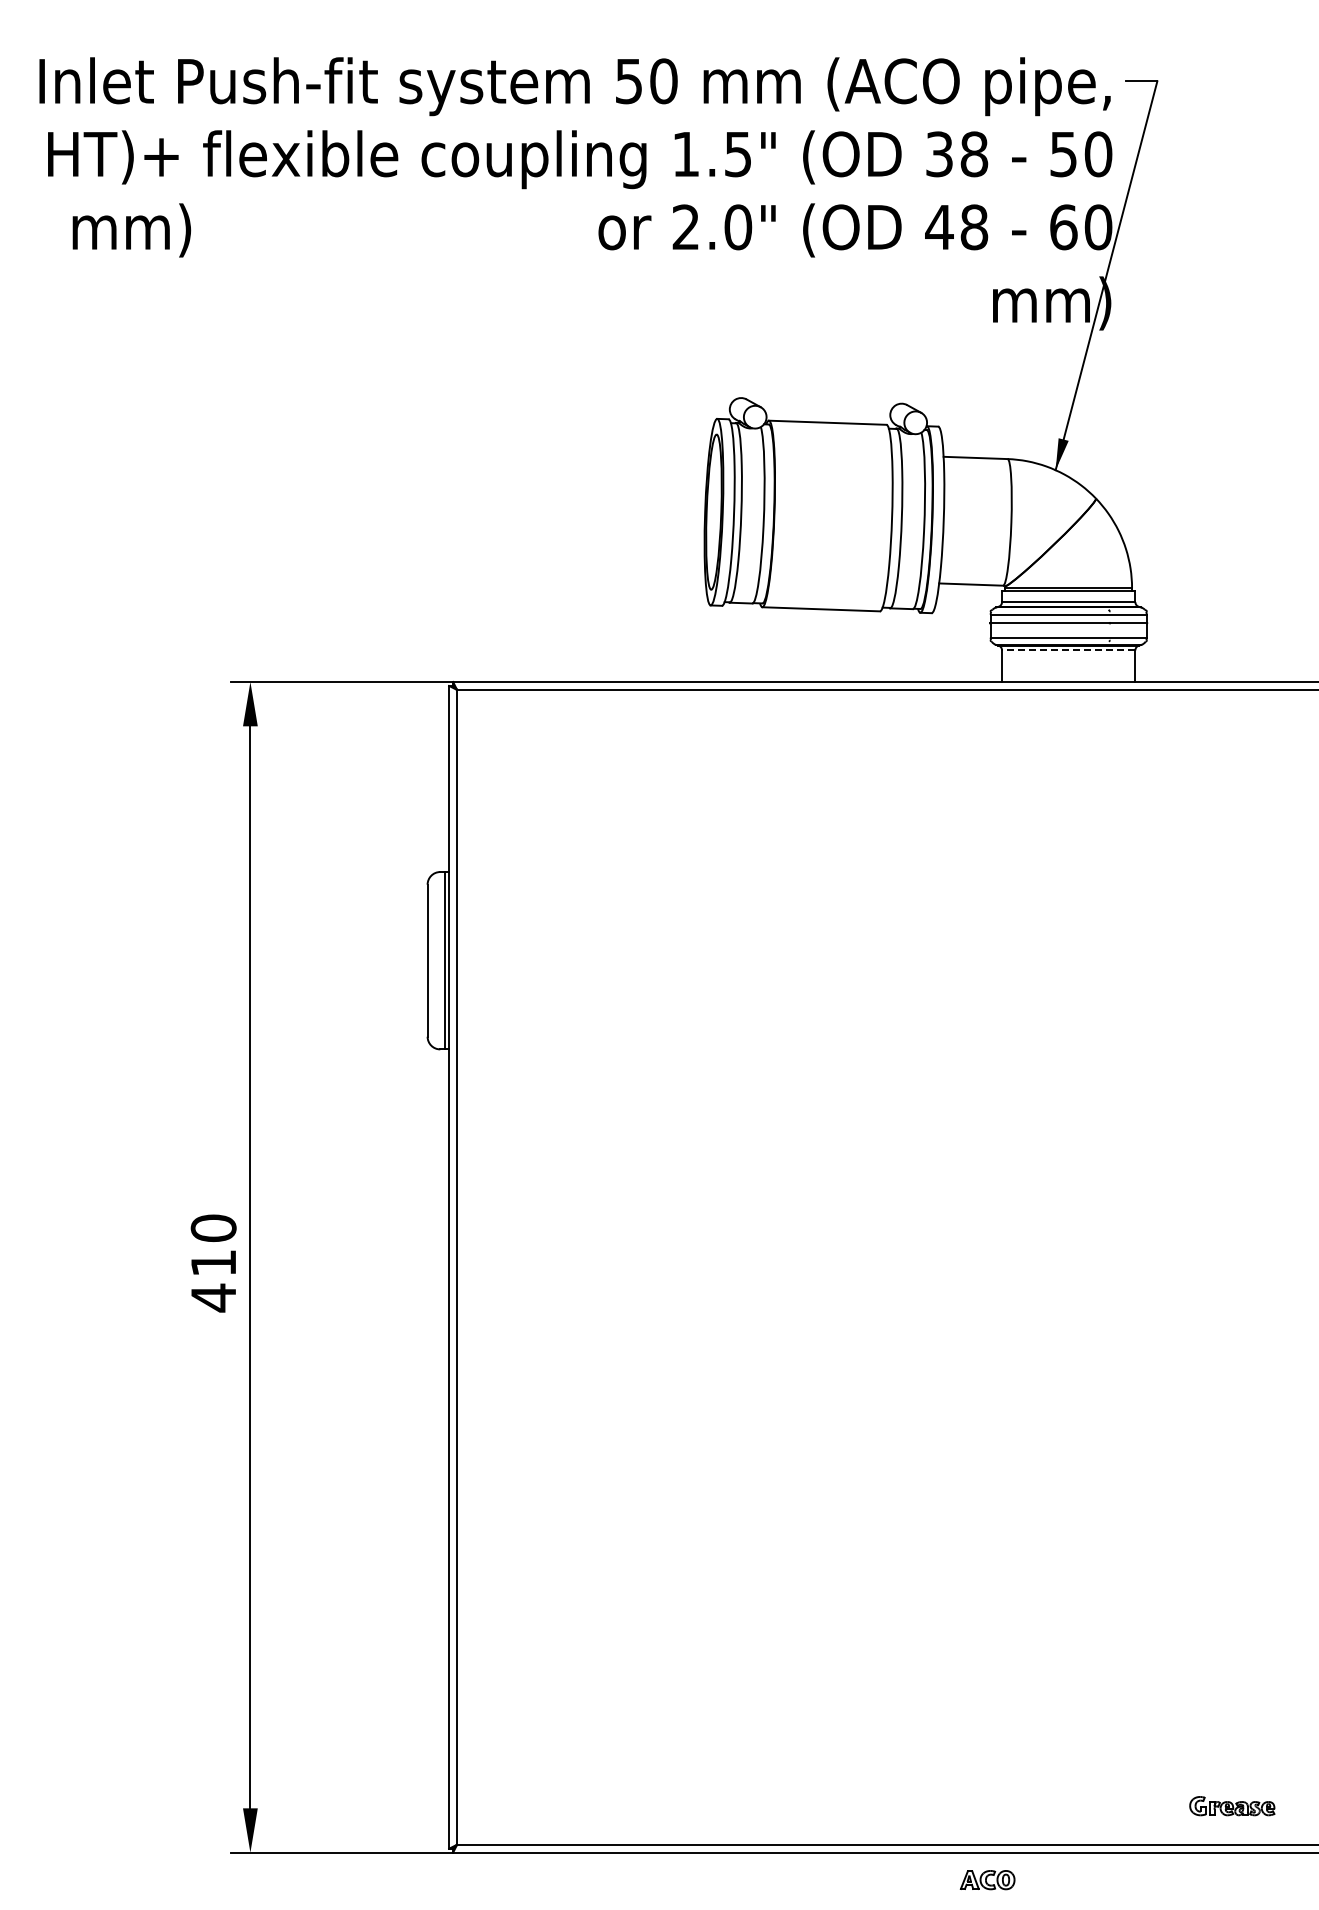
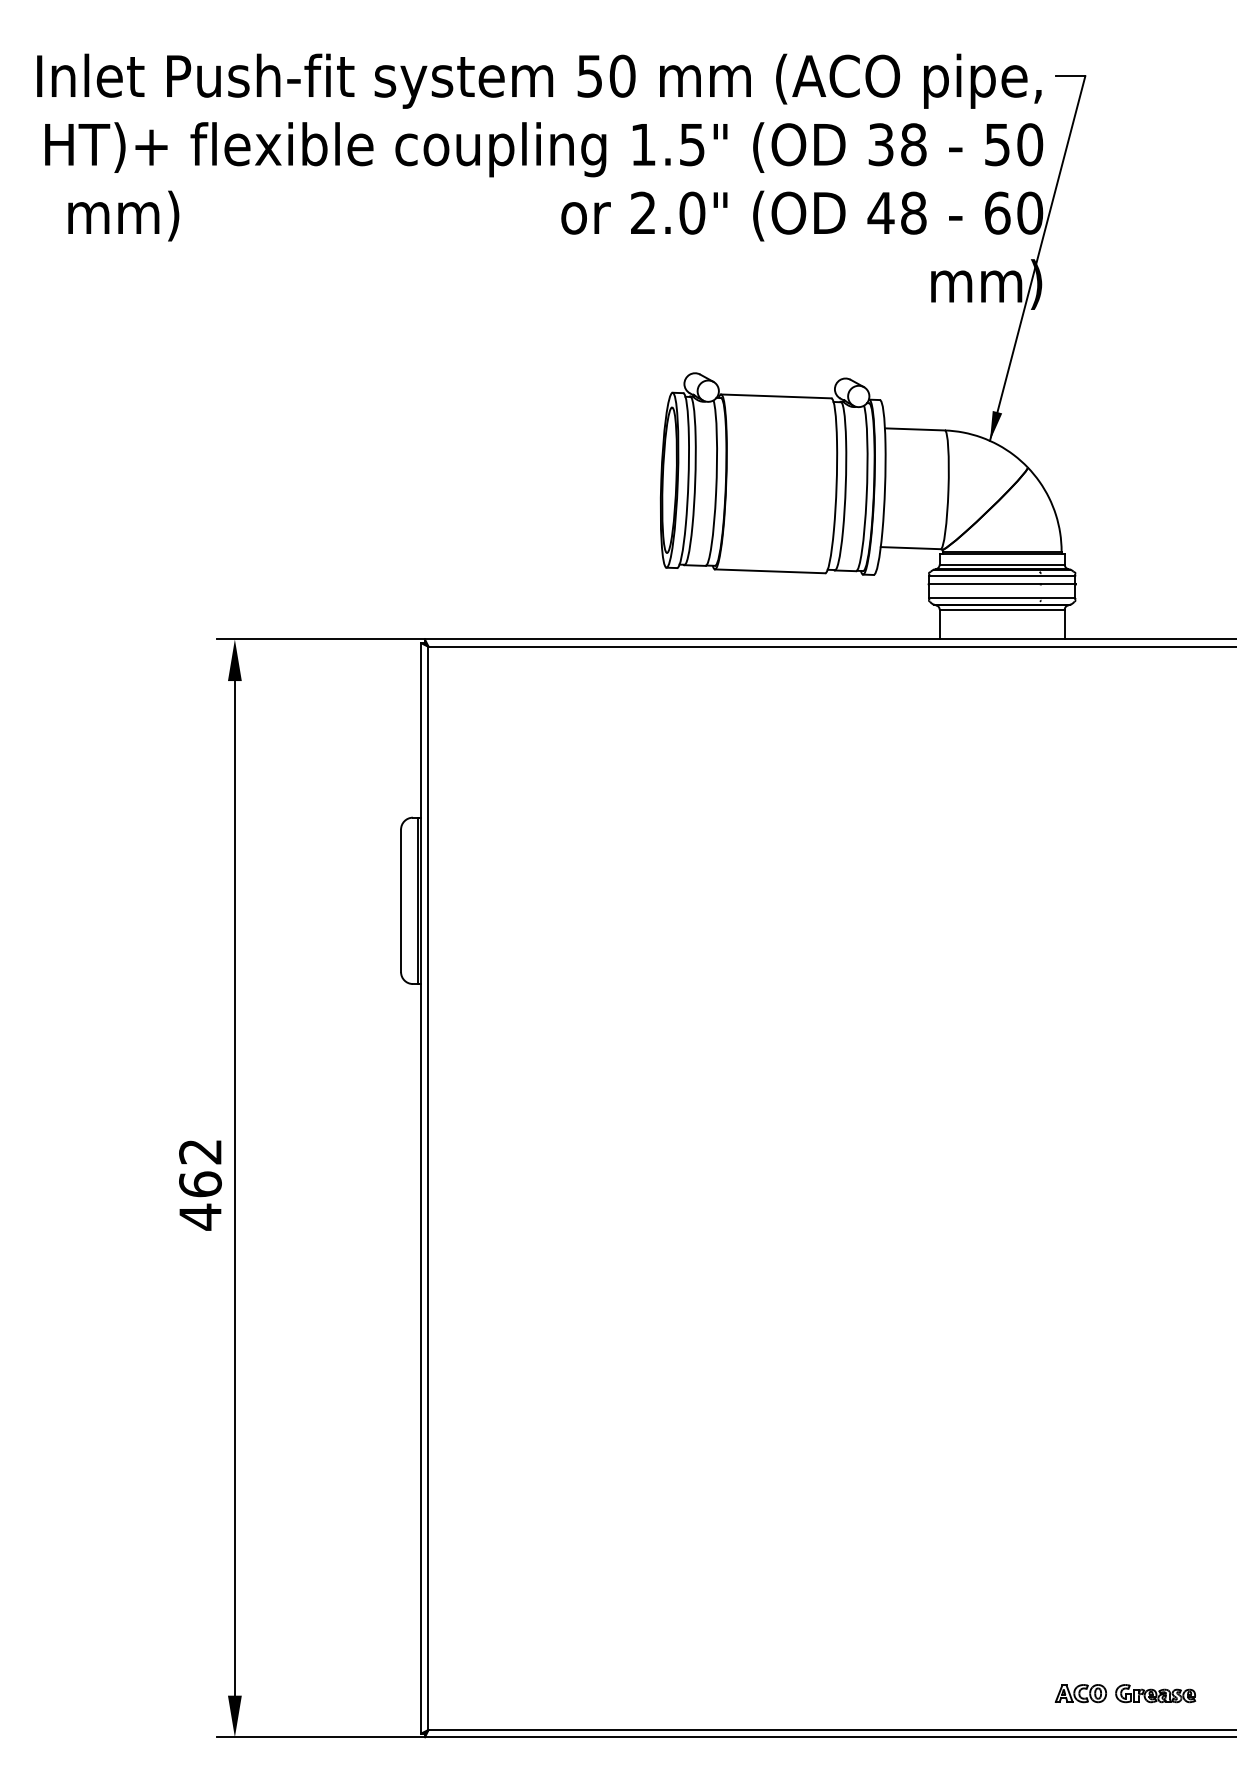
line: (1068, 650) -> (1002, 609), dashed -> solid
text: (213, 1245) -> (200, 1167), 410 -> 462
part: (987, 1880) -> (1080, 1693), moved

